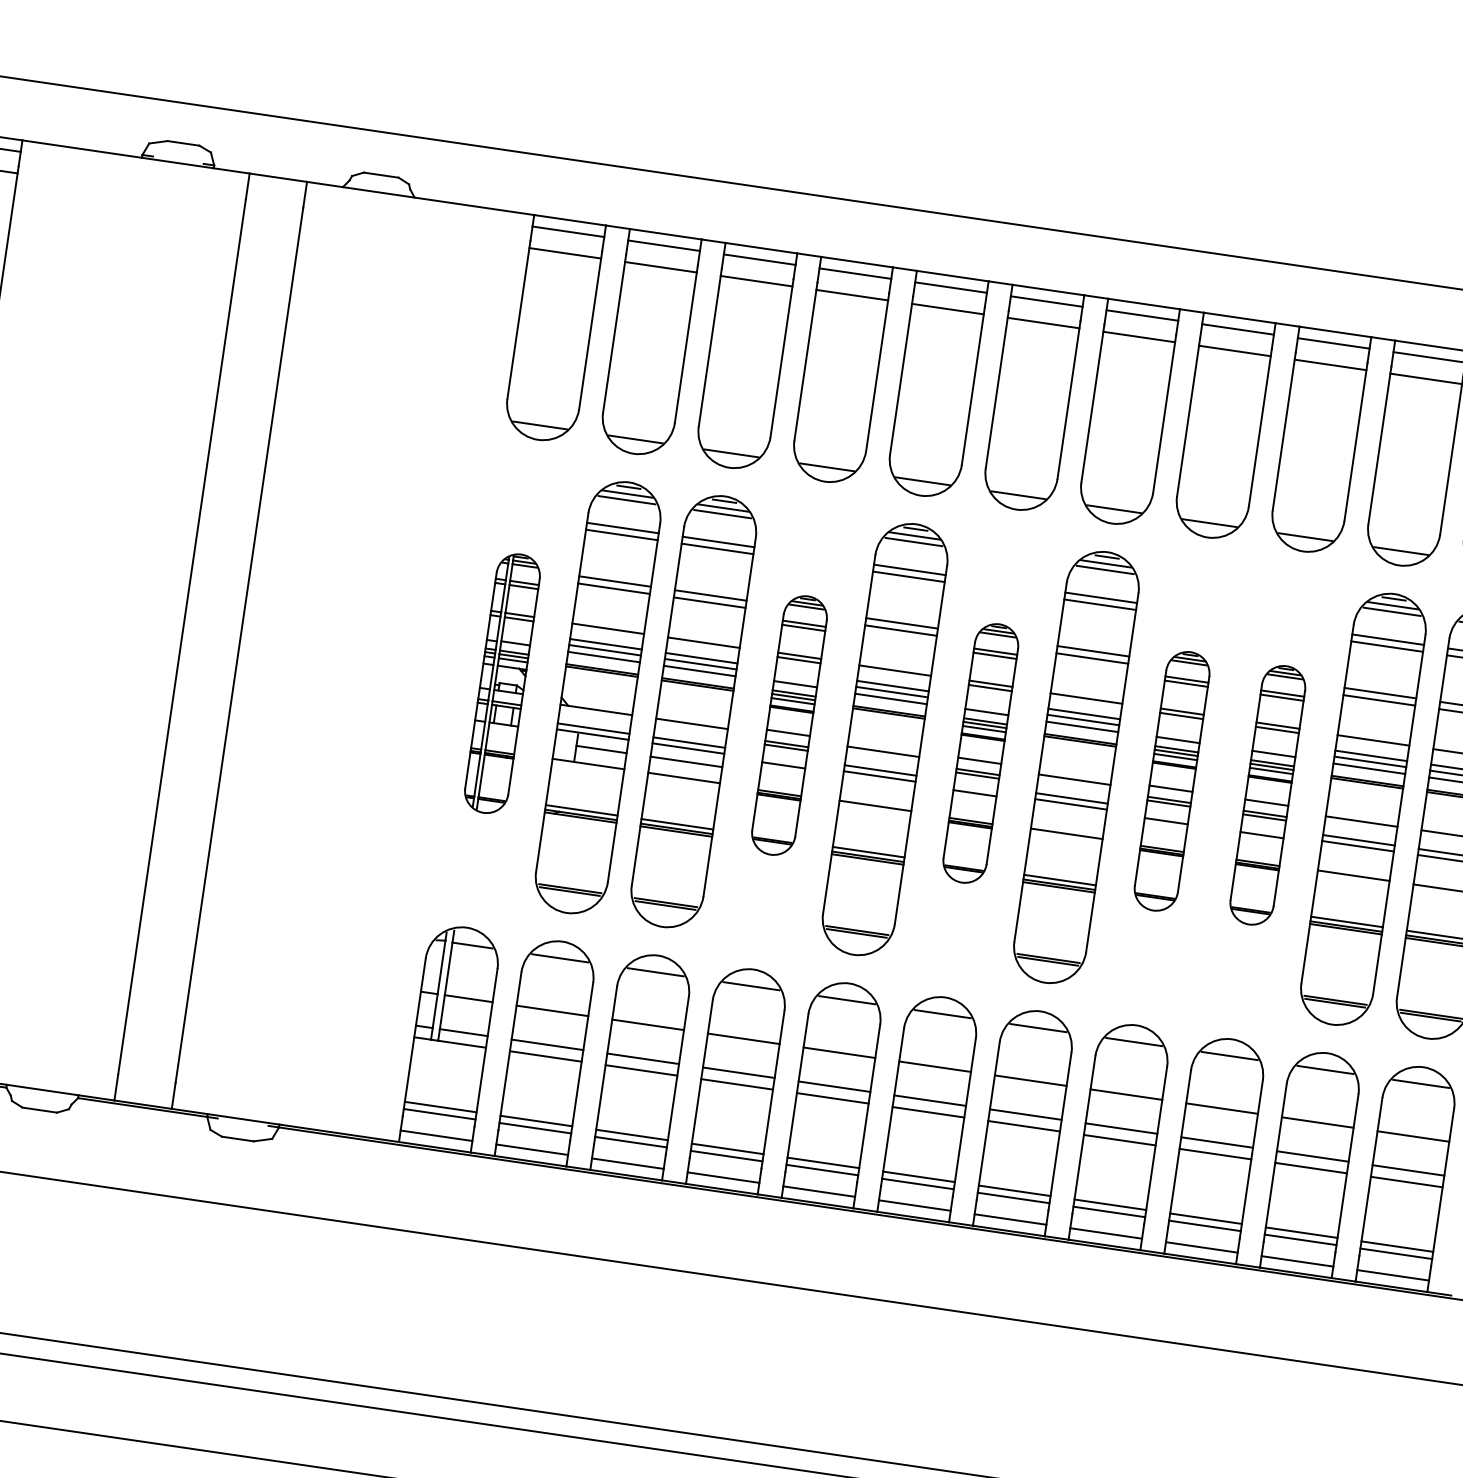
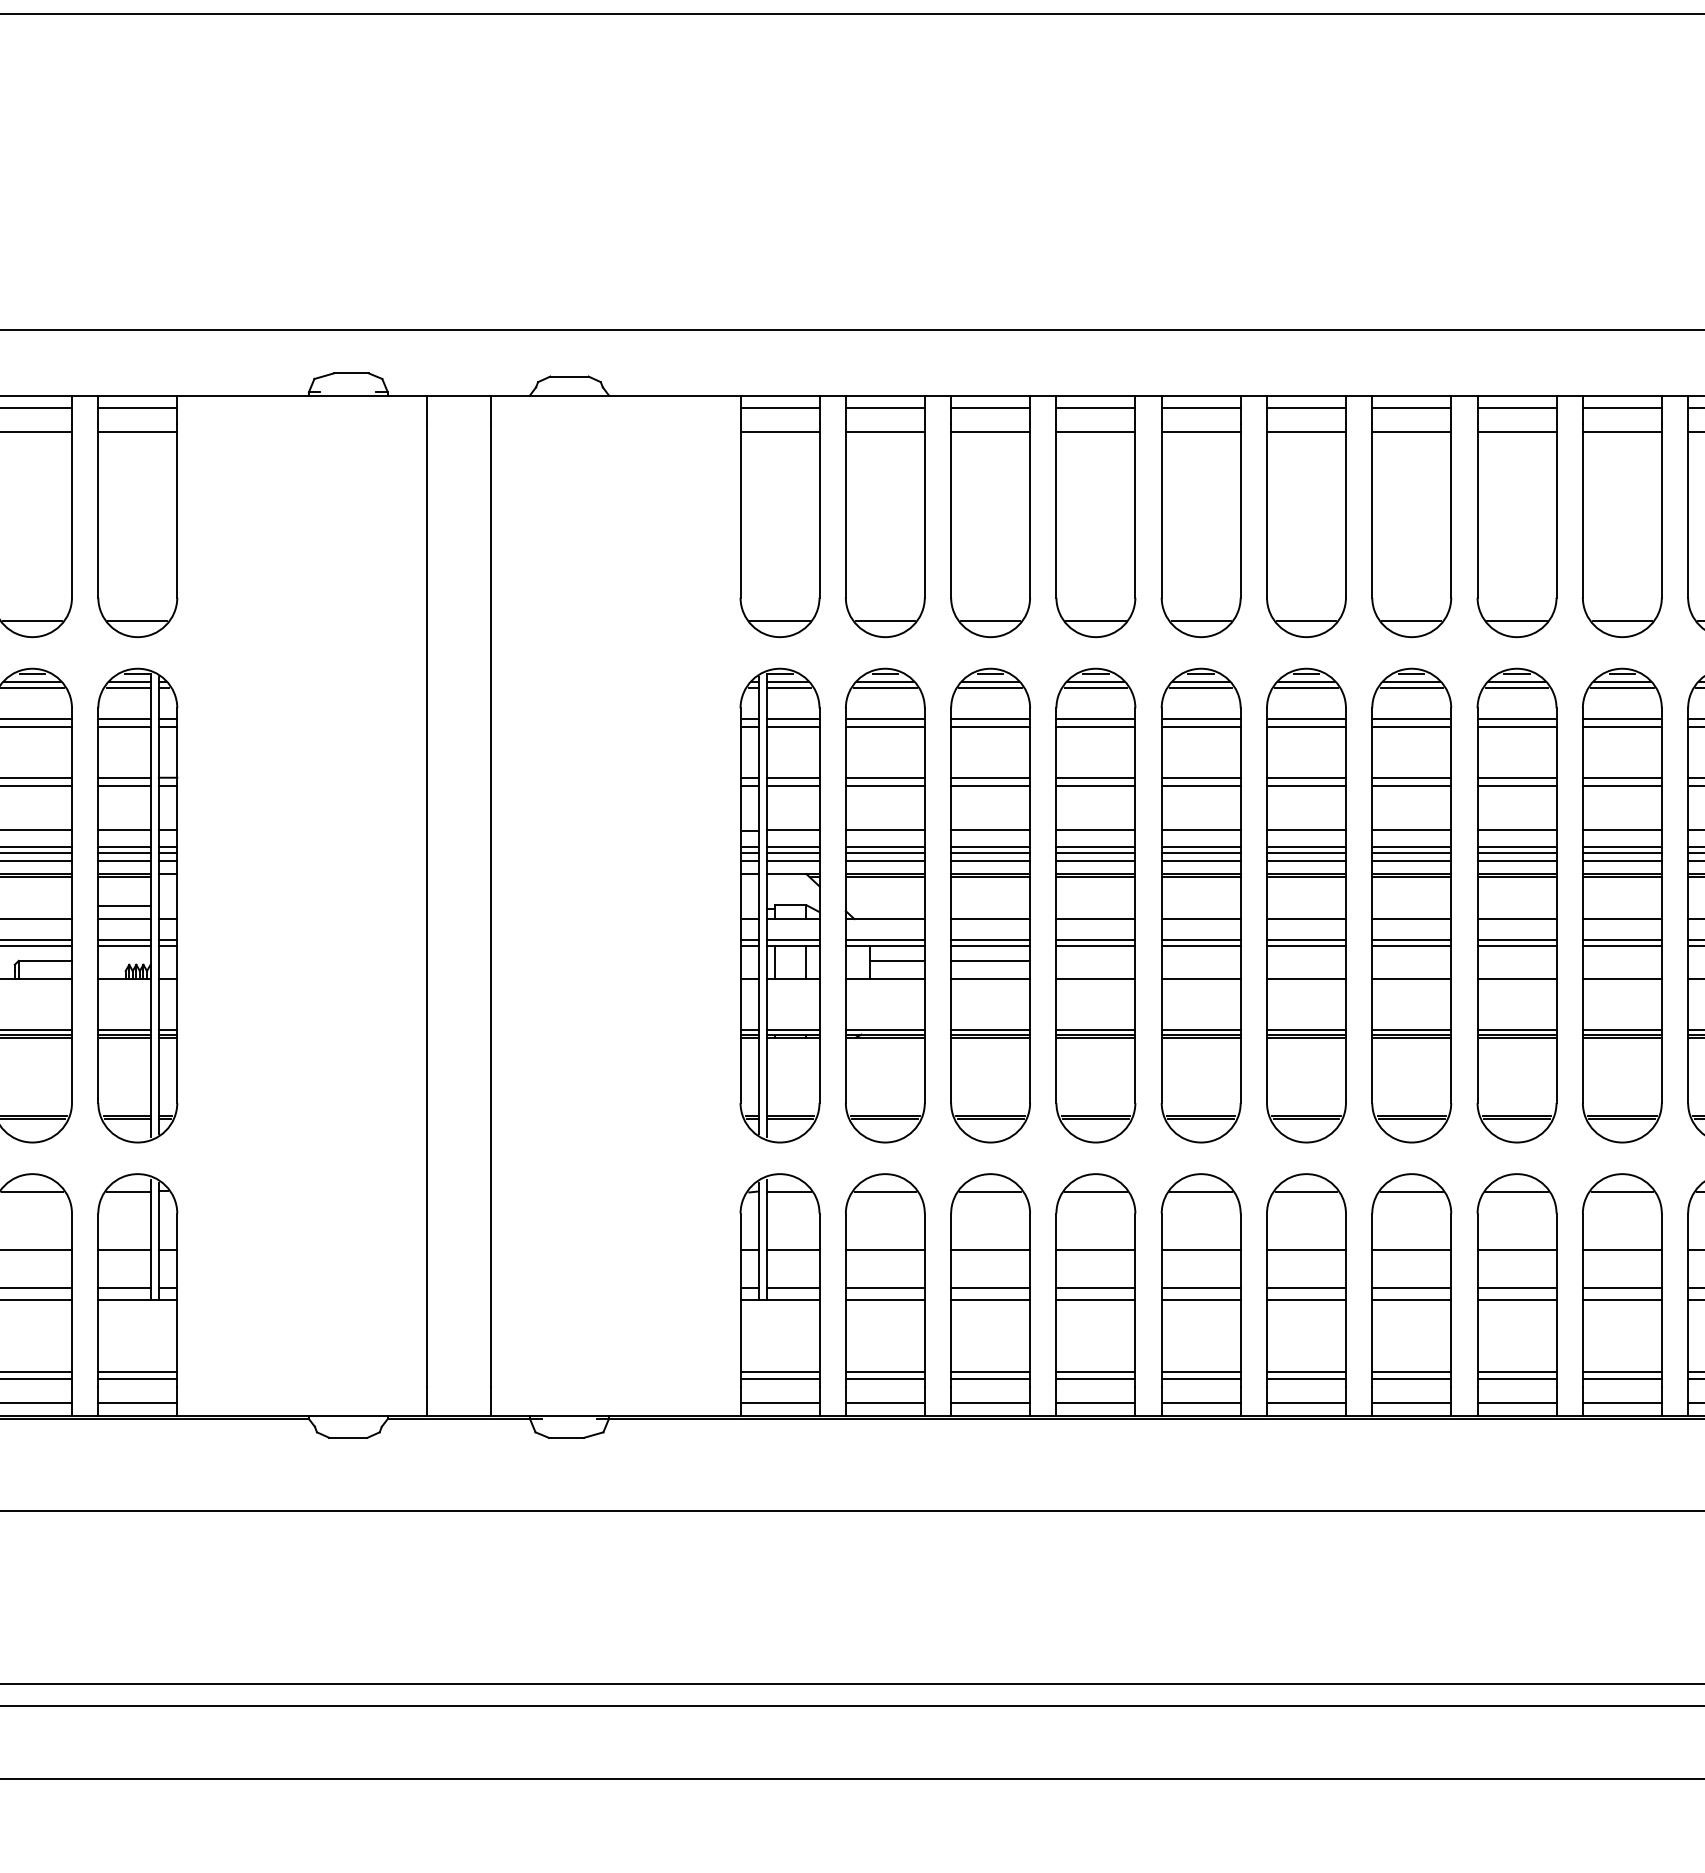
part: (502, 683) -> (779, 905), size x1.67
part: (789, 725) -> (1095, 905), size x1.67
part: (980, 753) -> (1306, 905), size x1.67
part: (1171, 781) -> (1516, 905), size x1.67
part: (1267, 795) -> (1622, 905), size x1.67

